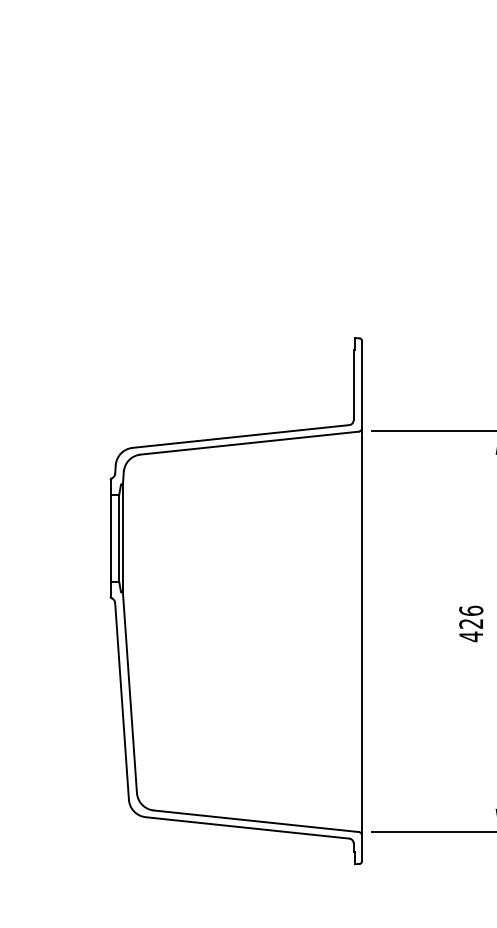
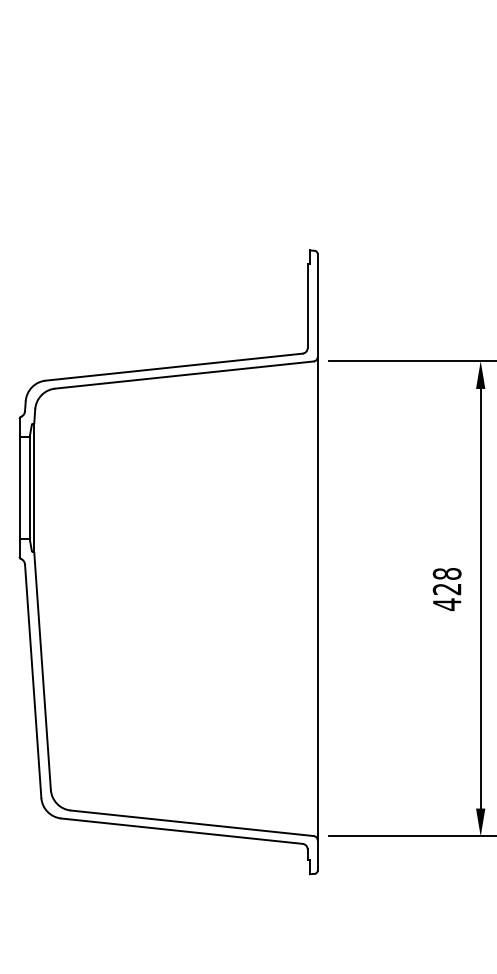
text: (471, 610) -> (447, 573), 426 -> 428

